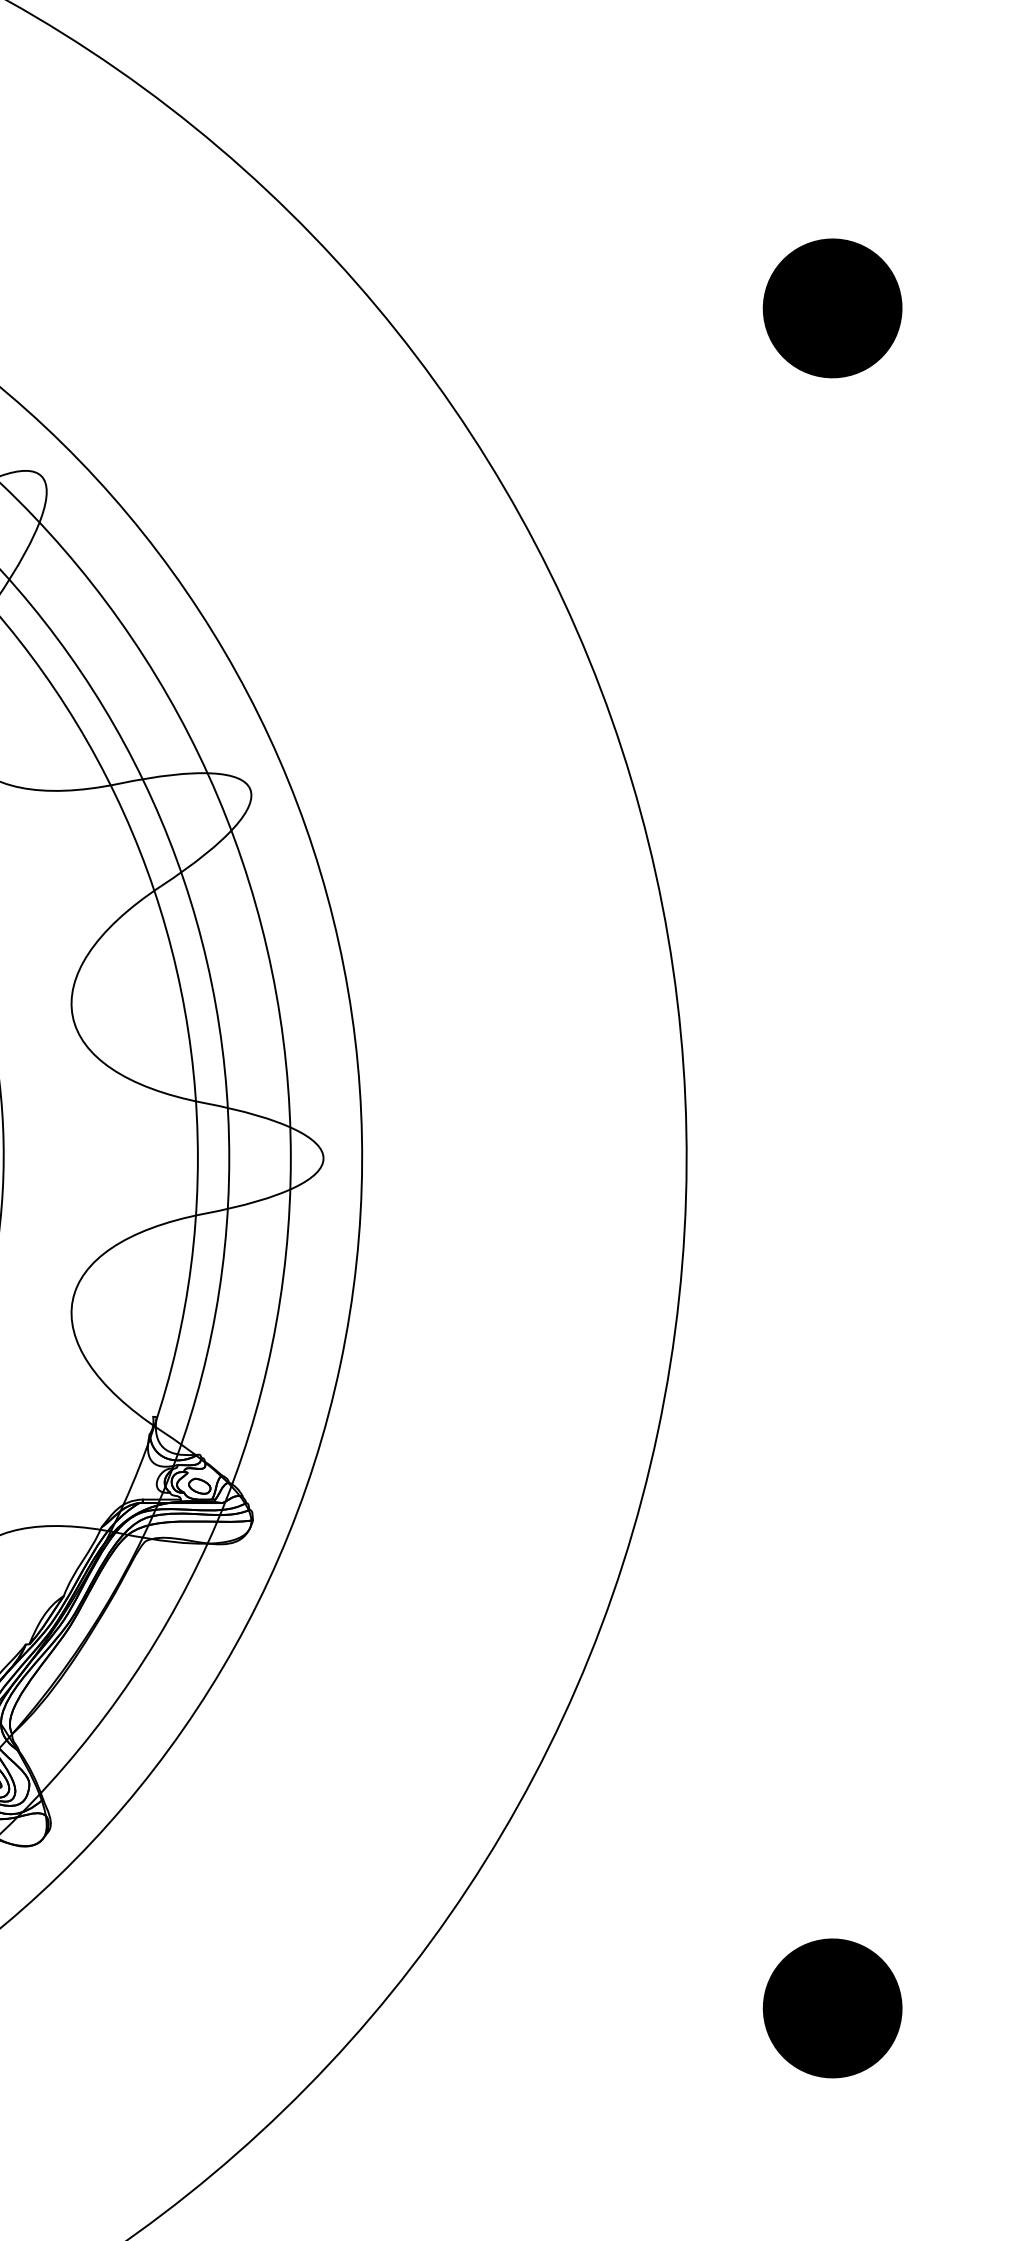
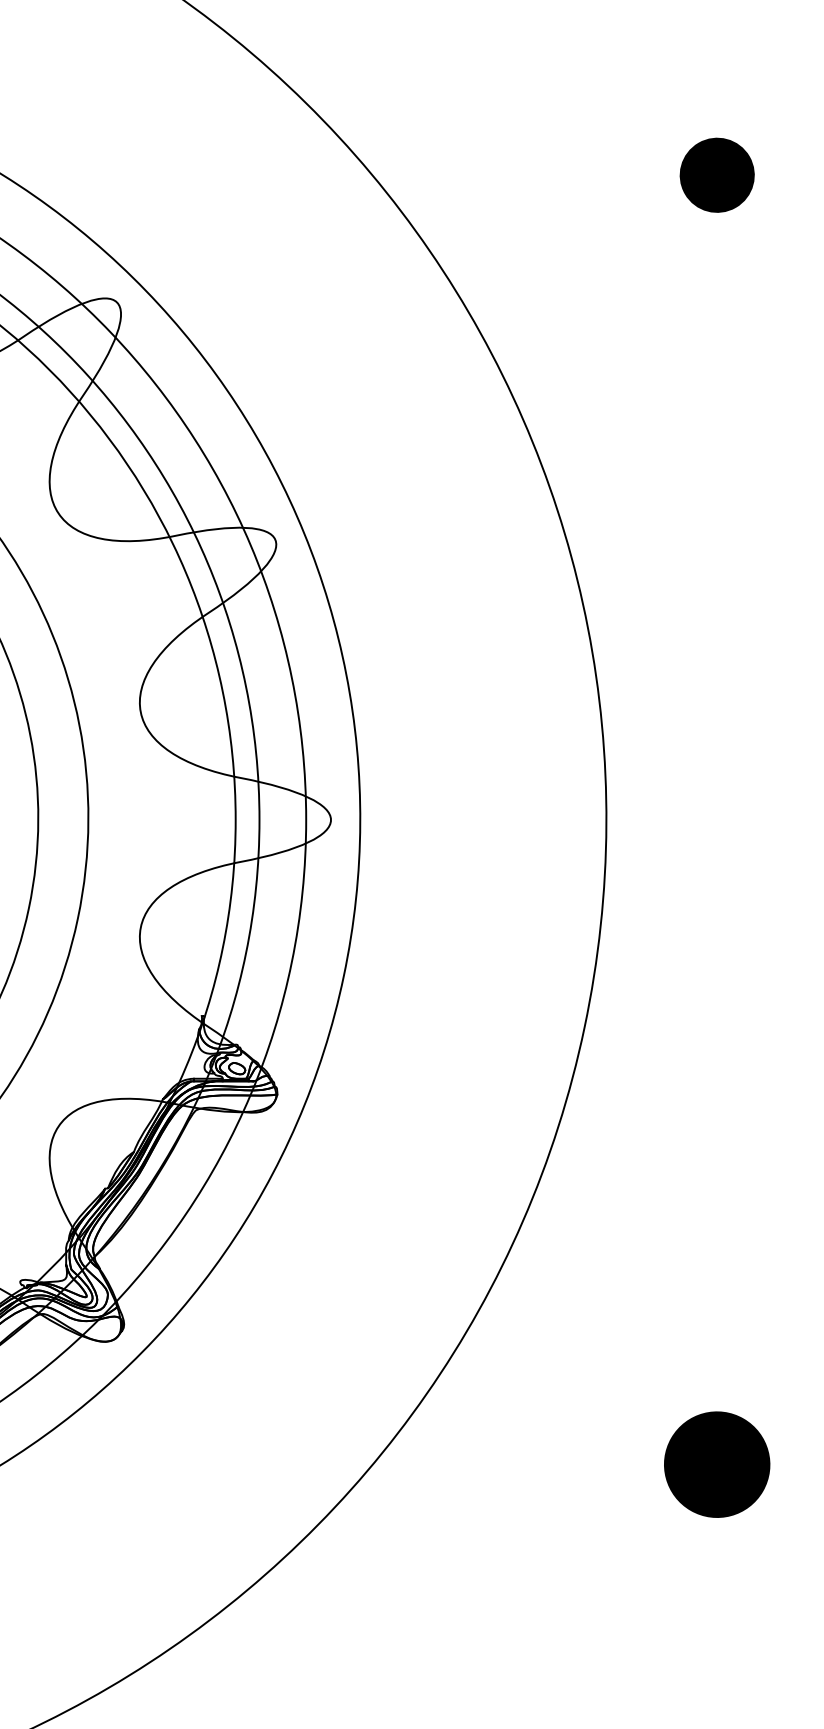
part: (833, 308) -> (717, 175), size x0.7

